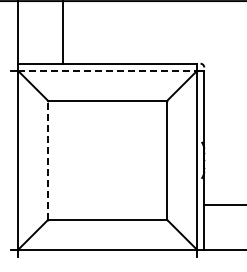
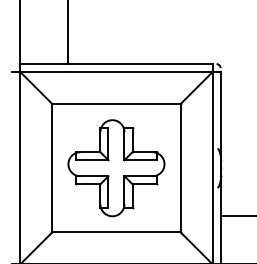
line: (108, 71) -> (117, 72), dashed -> solid
line: (48, 159) -> (52, 167), dashed -> solid
part: (107, 159) -> (116, 167), added

